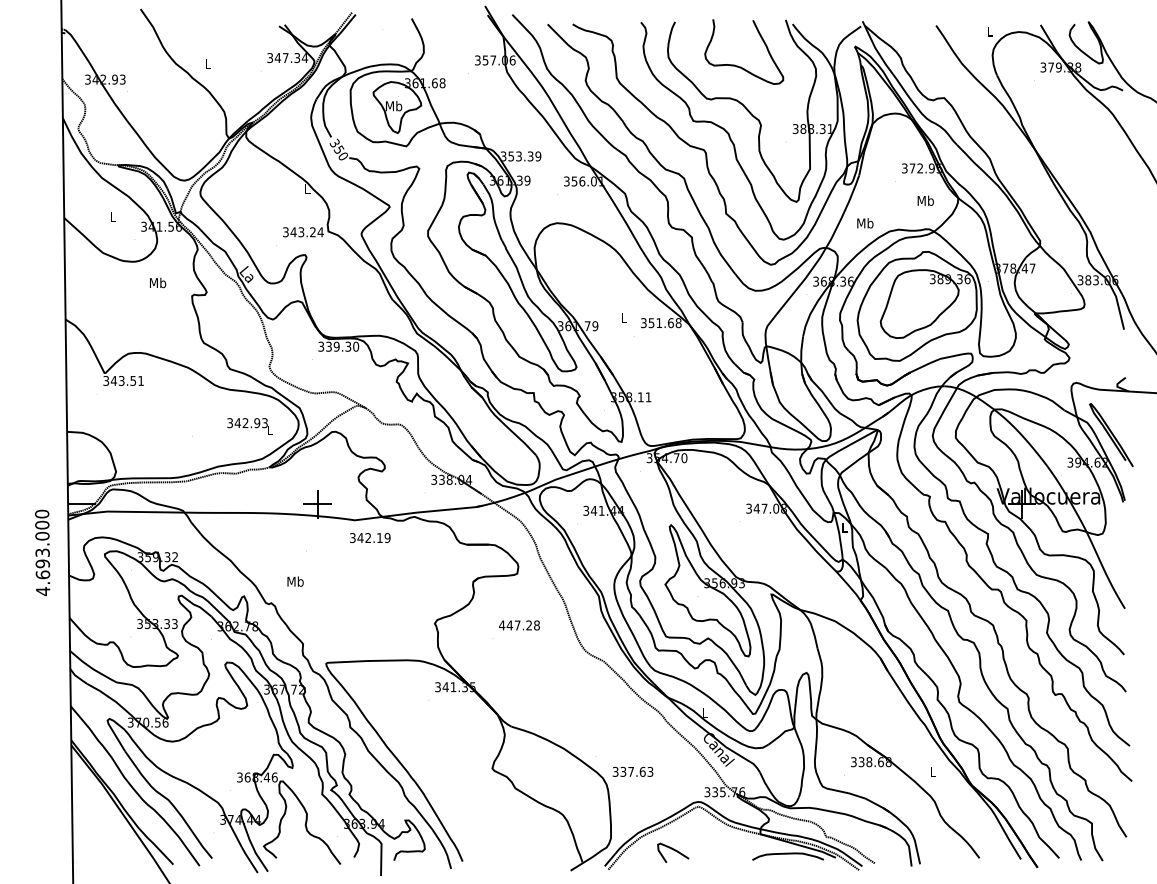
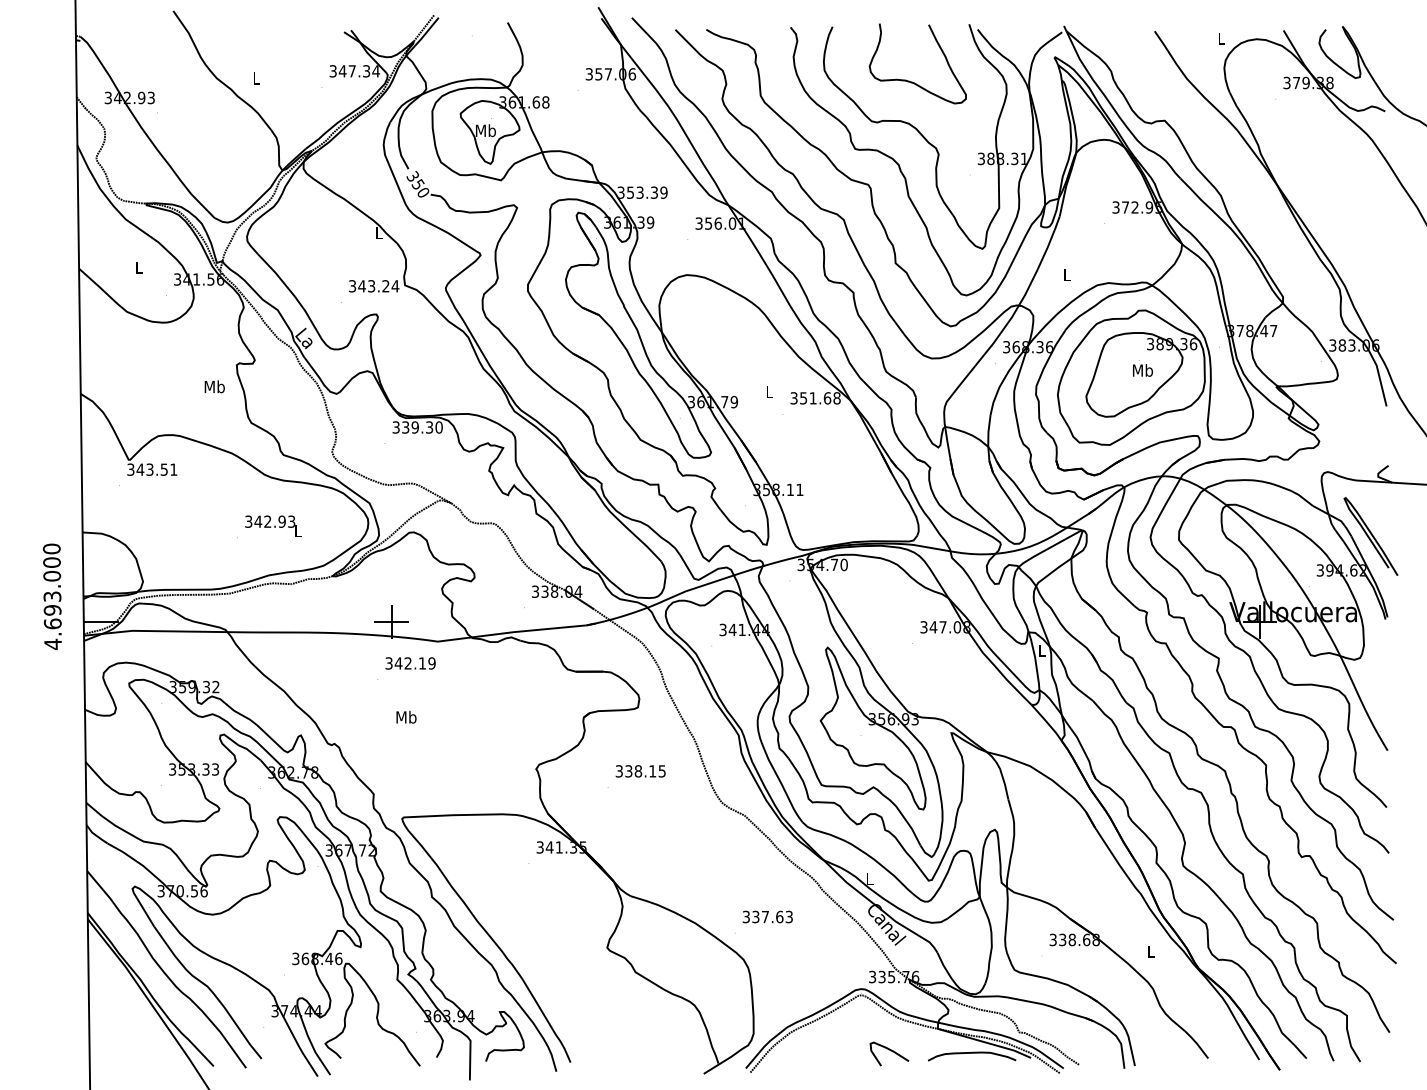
text: (925, 199) -> (1142, 368), moved
text: (865, 222) -> (1067, 274), Mb -> L
text: (157, 282) -> (214, 386), moved
text: (250, 426) -> (273, 525), moved
text: (370, 538) -> (410, 663), moved
text: (42, 552) -> (52, 596), moved
text: (295, 581) -> (406, 717), moved
text: (519, 625) -> (640, 771), 447.28 -> 338.15
text: (632, 771) -> (767, 916), moved
curve: (674, 850) -> (890, 1051), moved

